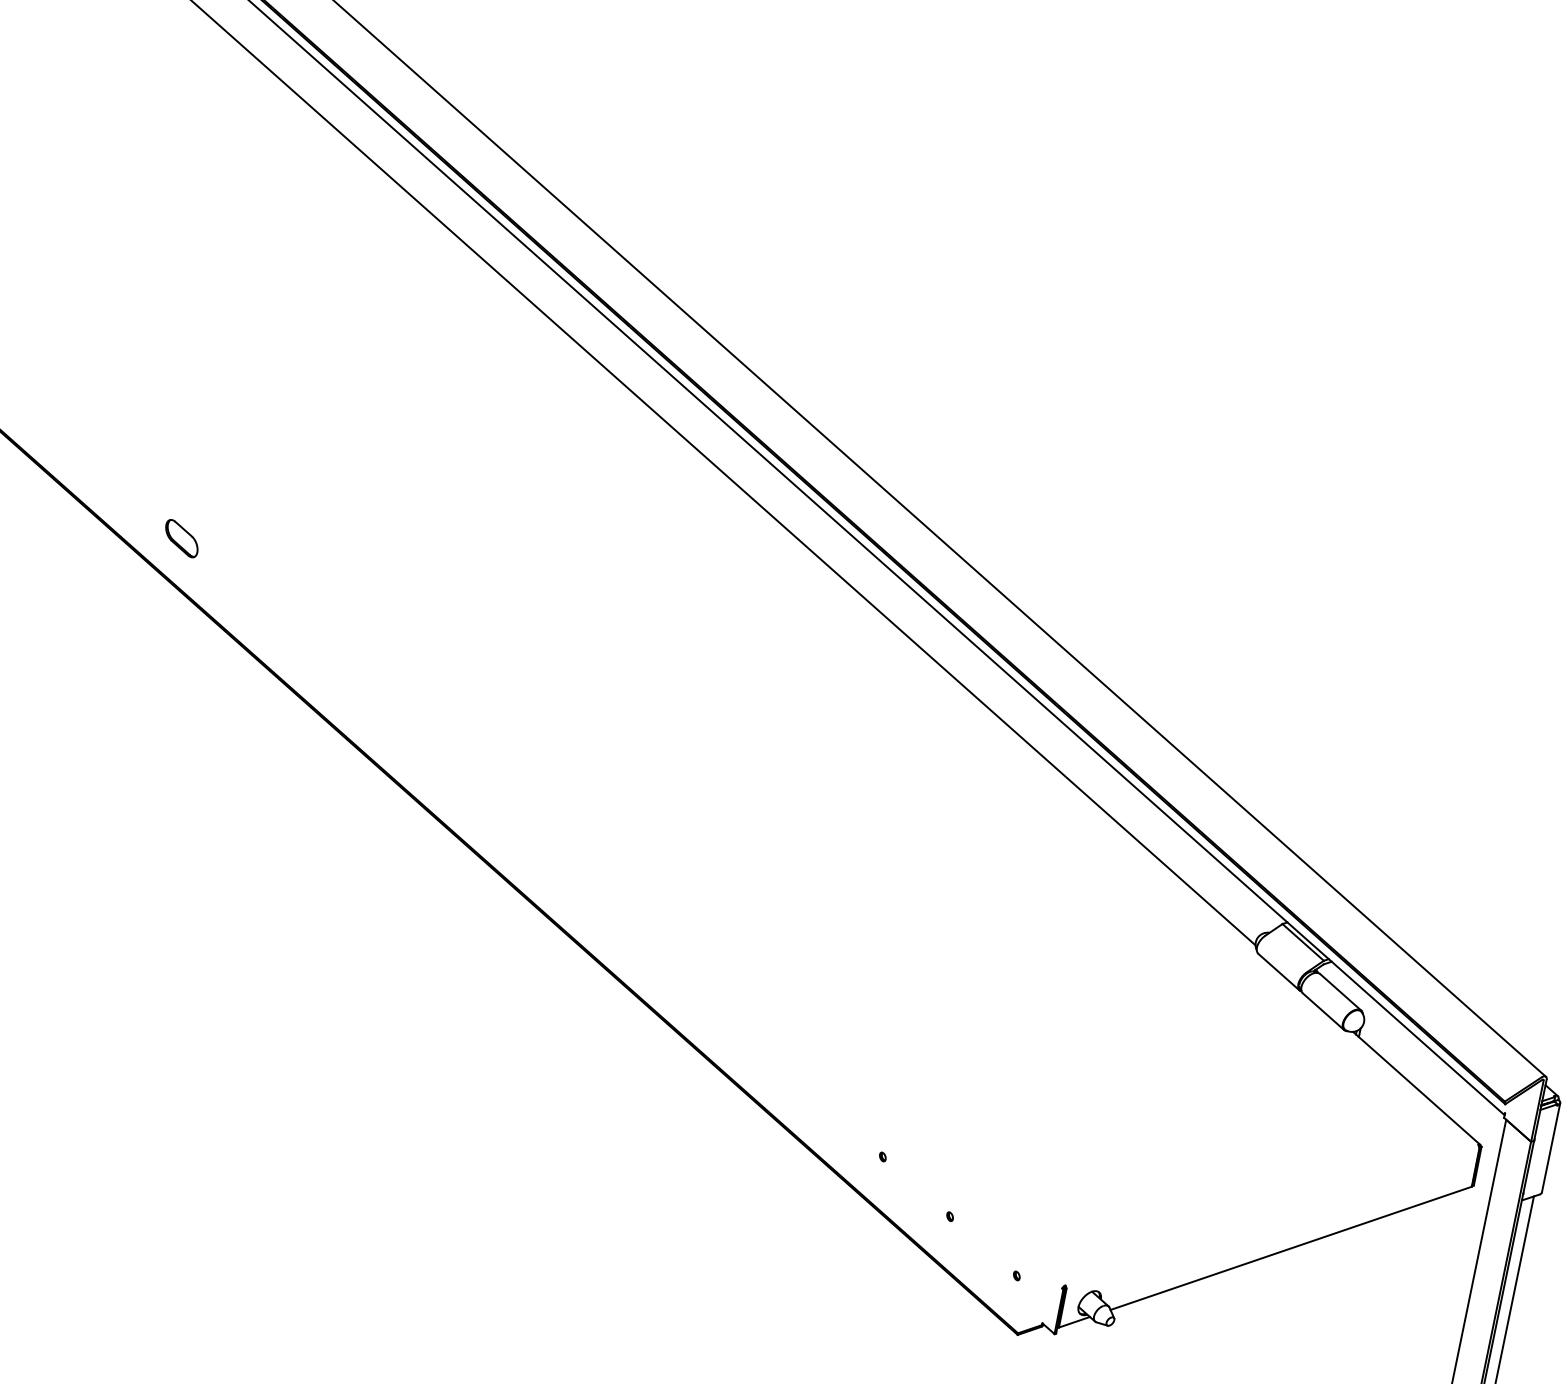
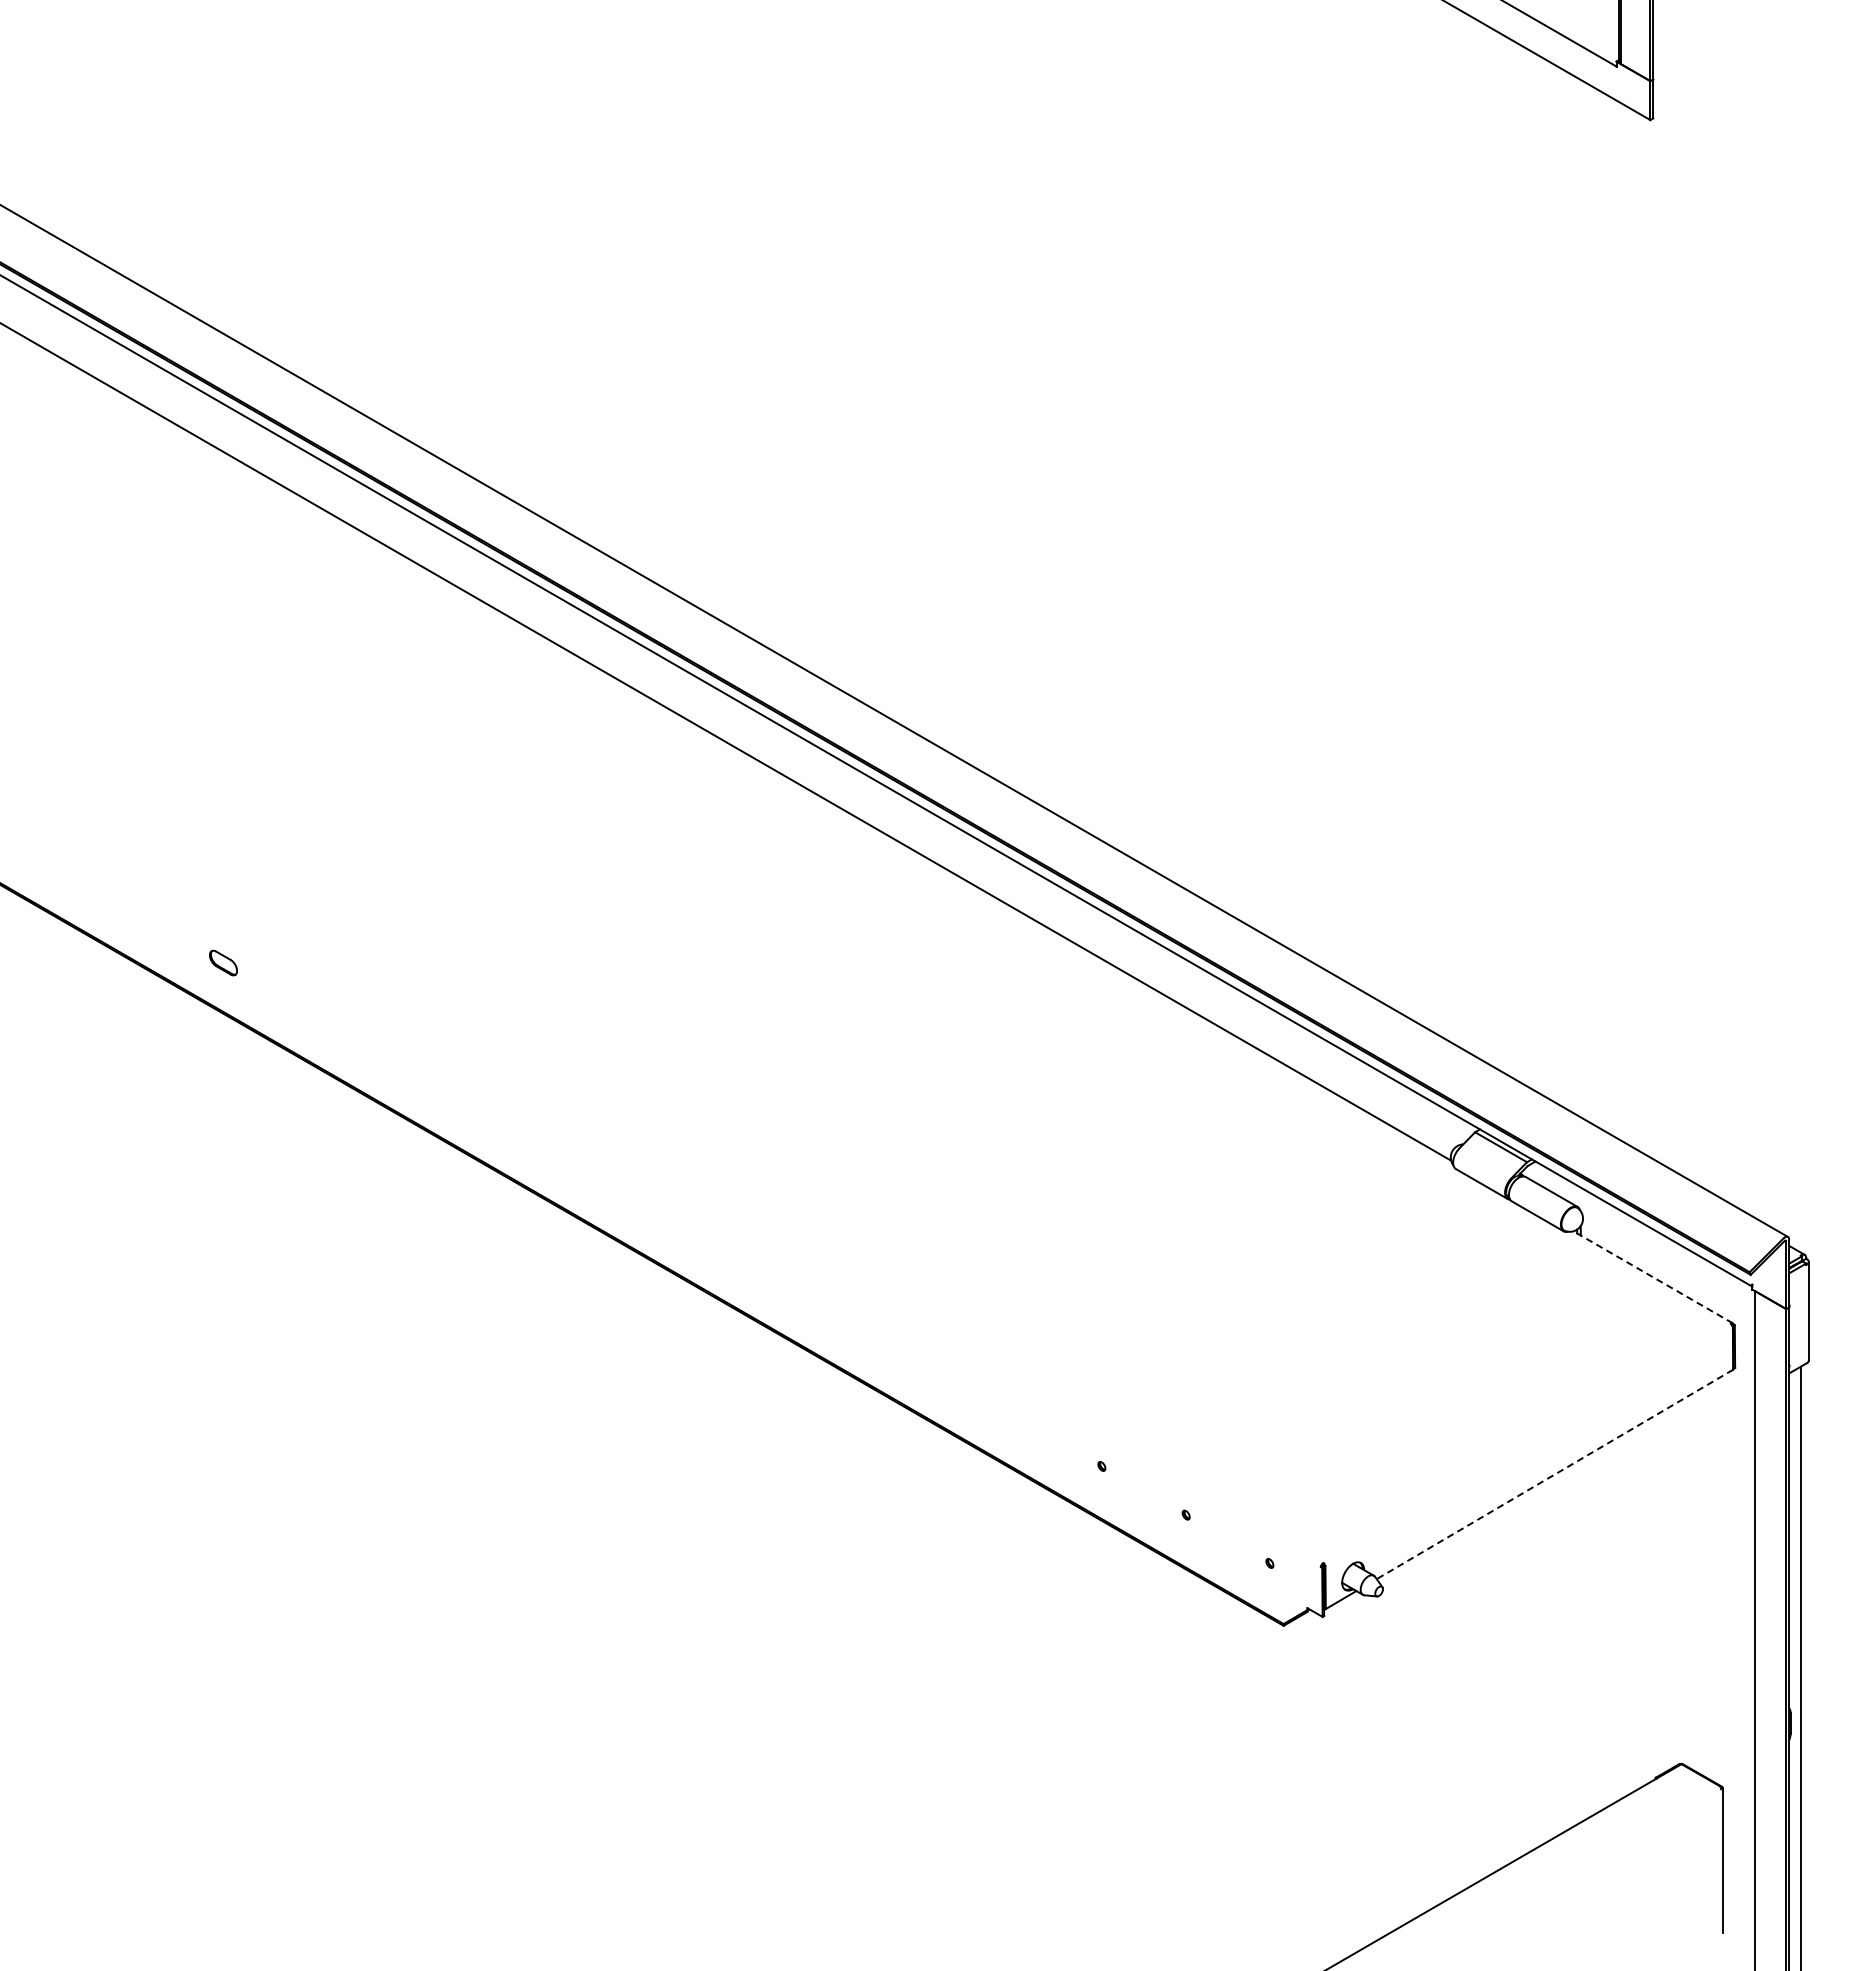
part: (181, 538) -> (223, 962), size x0.7
line: (1415, 1088) -> (1652, 1277), solid -> dashed
line: (1290, 1248) -> (1554, 1474), solid -> dashed

